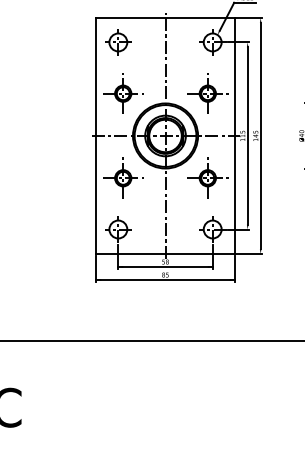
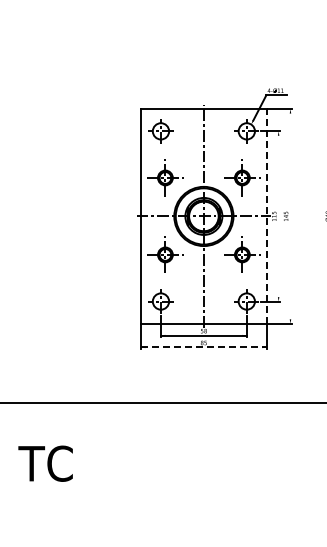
line: (234, 134) -> (266, 215), solid -> dashed
line: (247, 136) -> (278, 216), removed
line: (260, 136) -> (290, 216), removed
line: (165, 280) -> (203, 347), solid -> dashed

